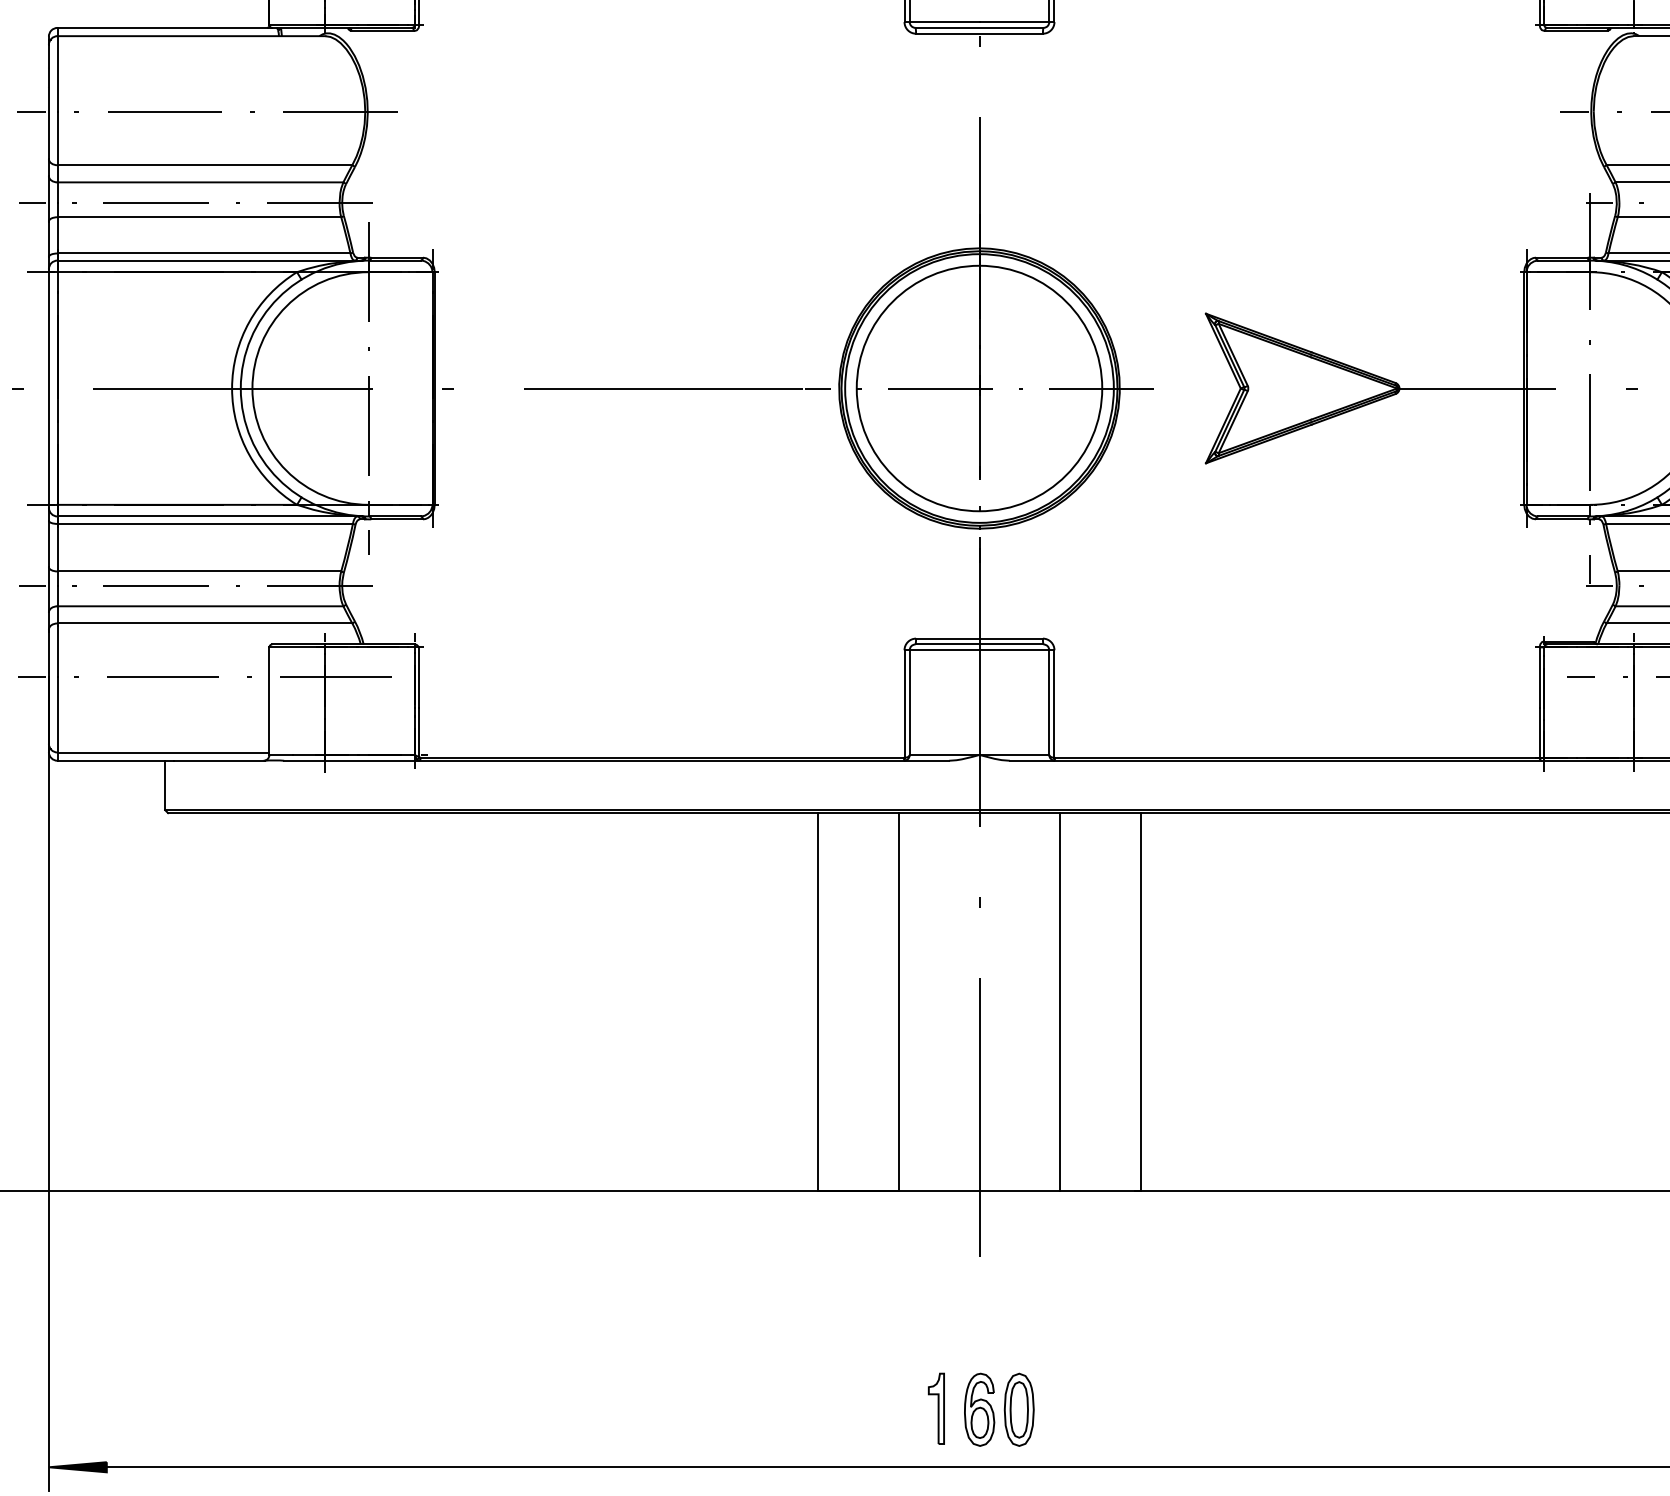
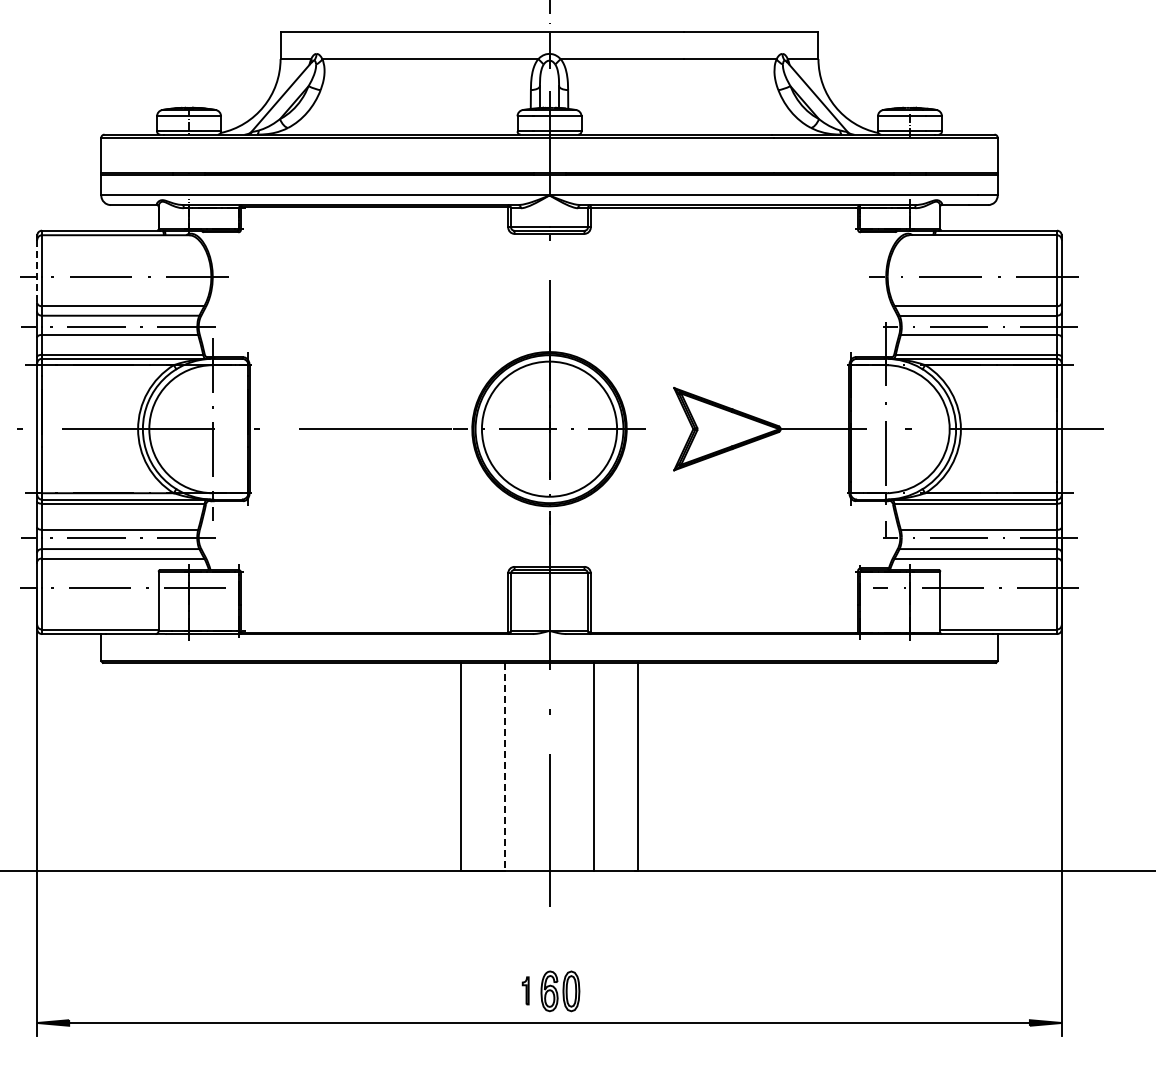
line: (49, 102) -> (37, 271), solid -> dashed
line: (899, 1003) -> (505, 767), solid -> dashed
part: (935, 1408) -> (525, 990), size x0.7

